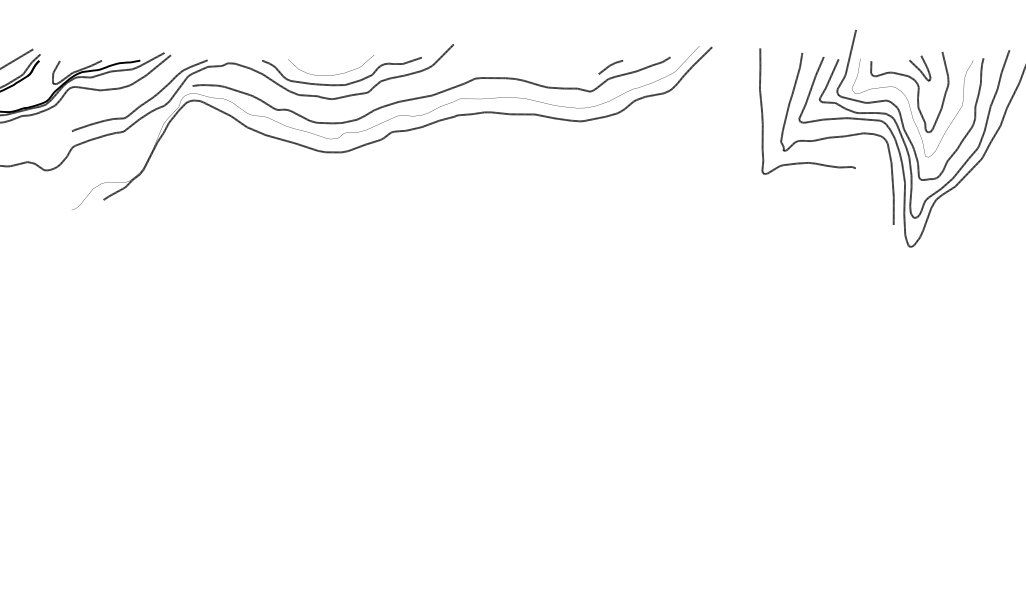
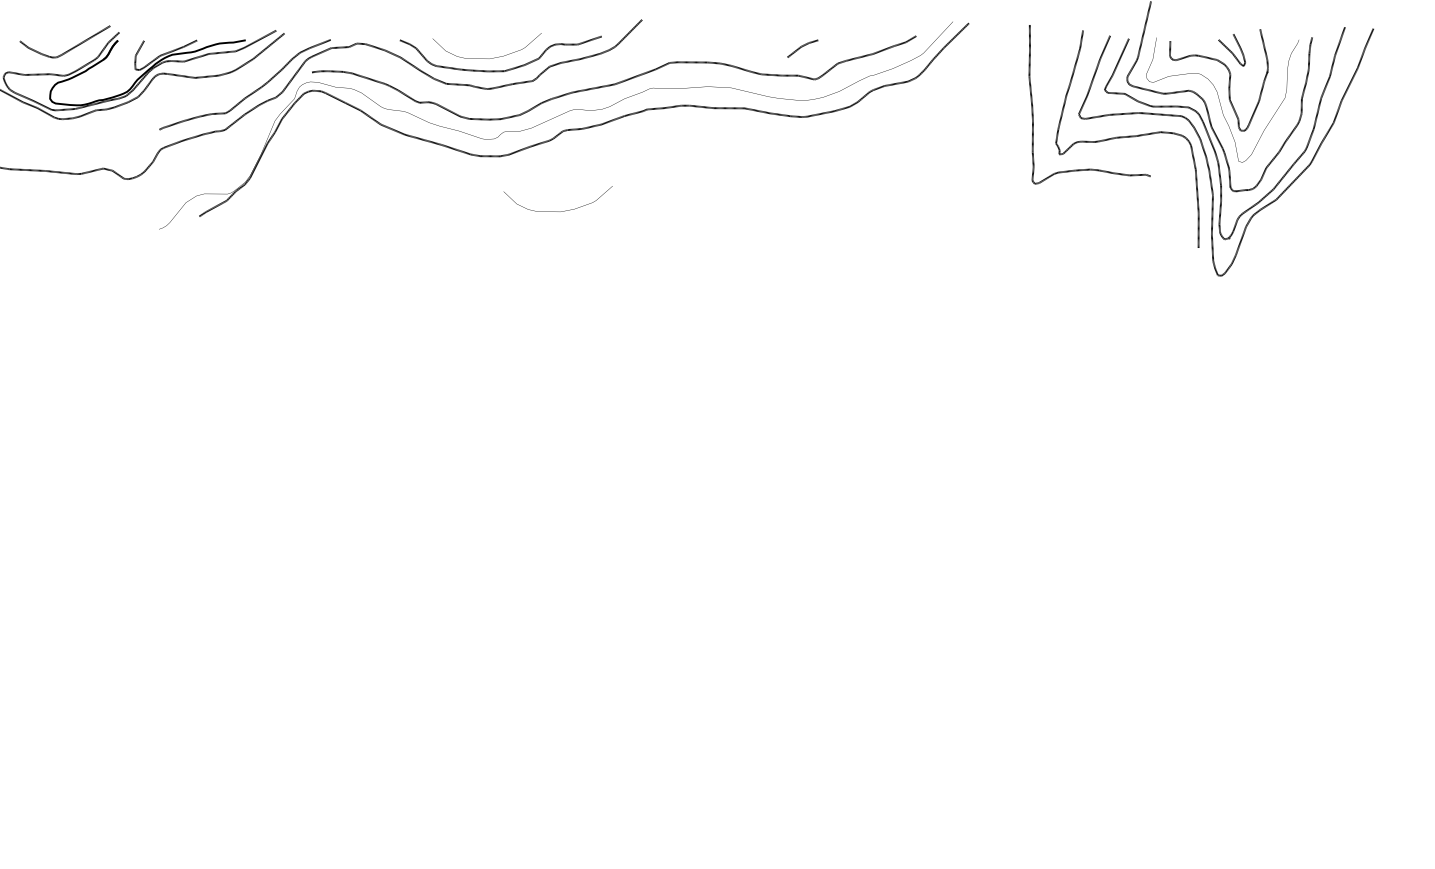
line: (610, 66) -> (802, 47), moved
curve: (386, 196) -> (557, 211), added

